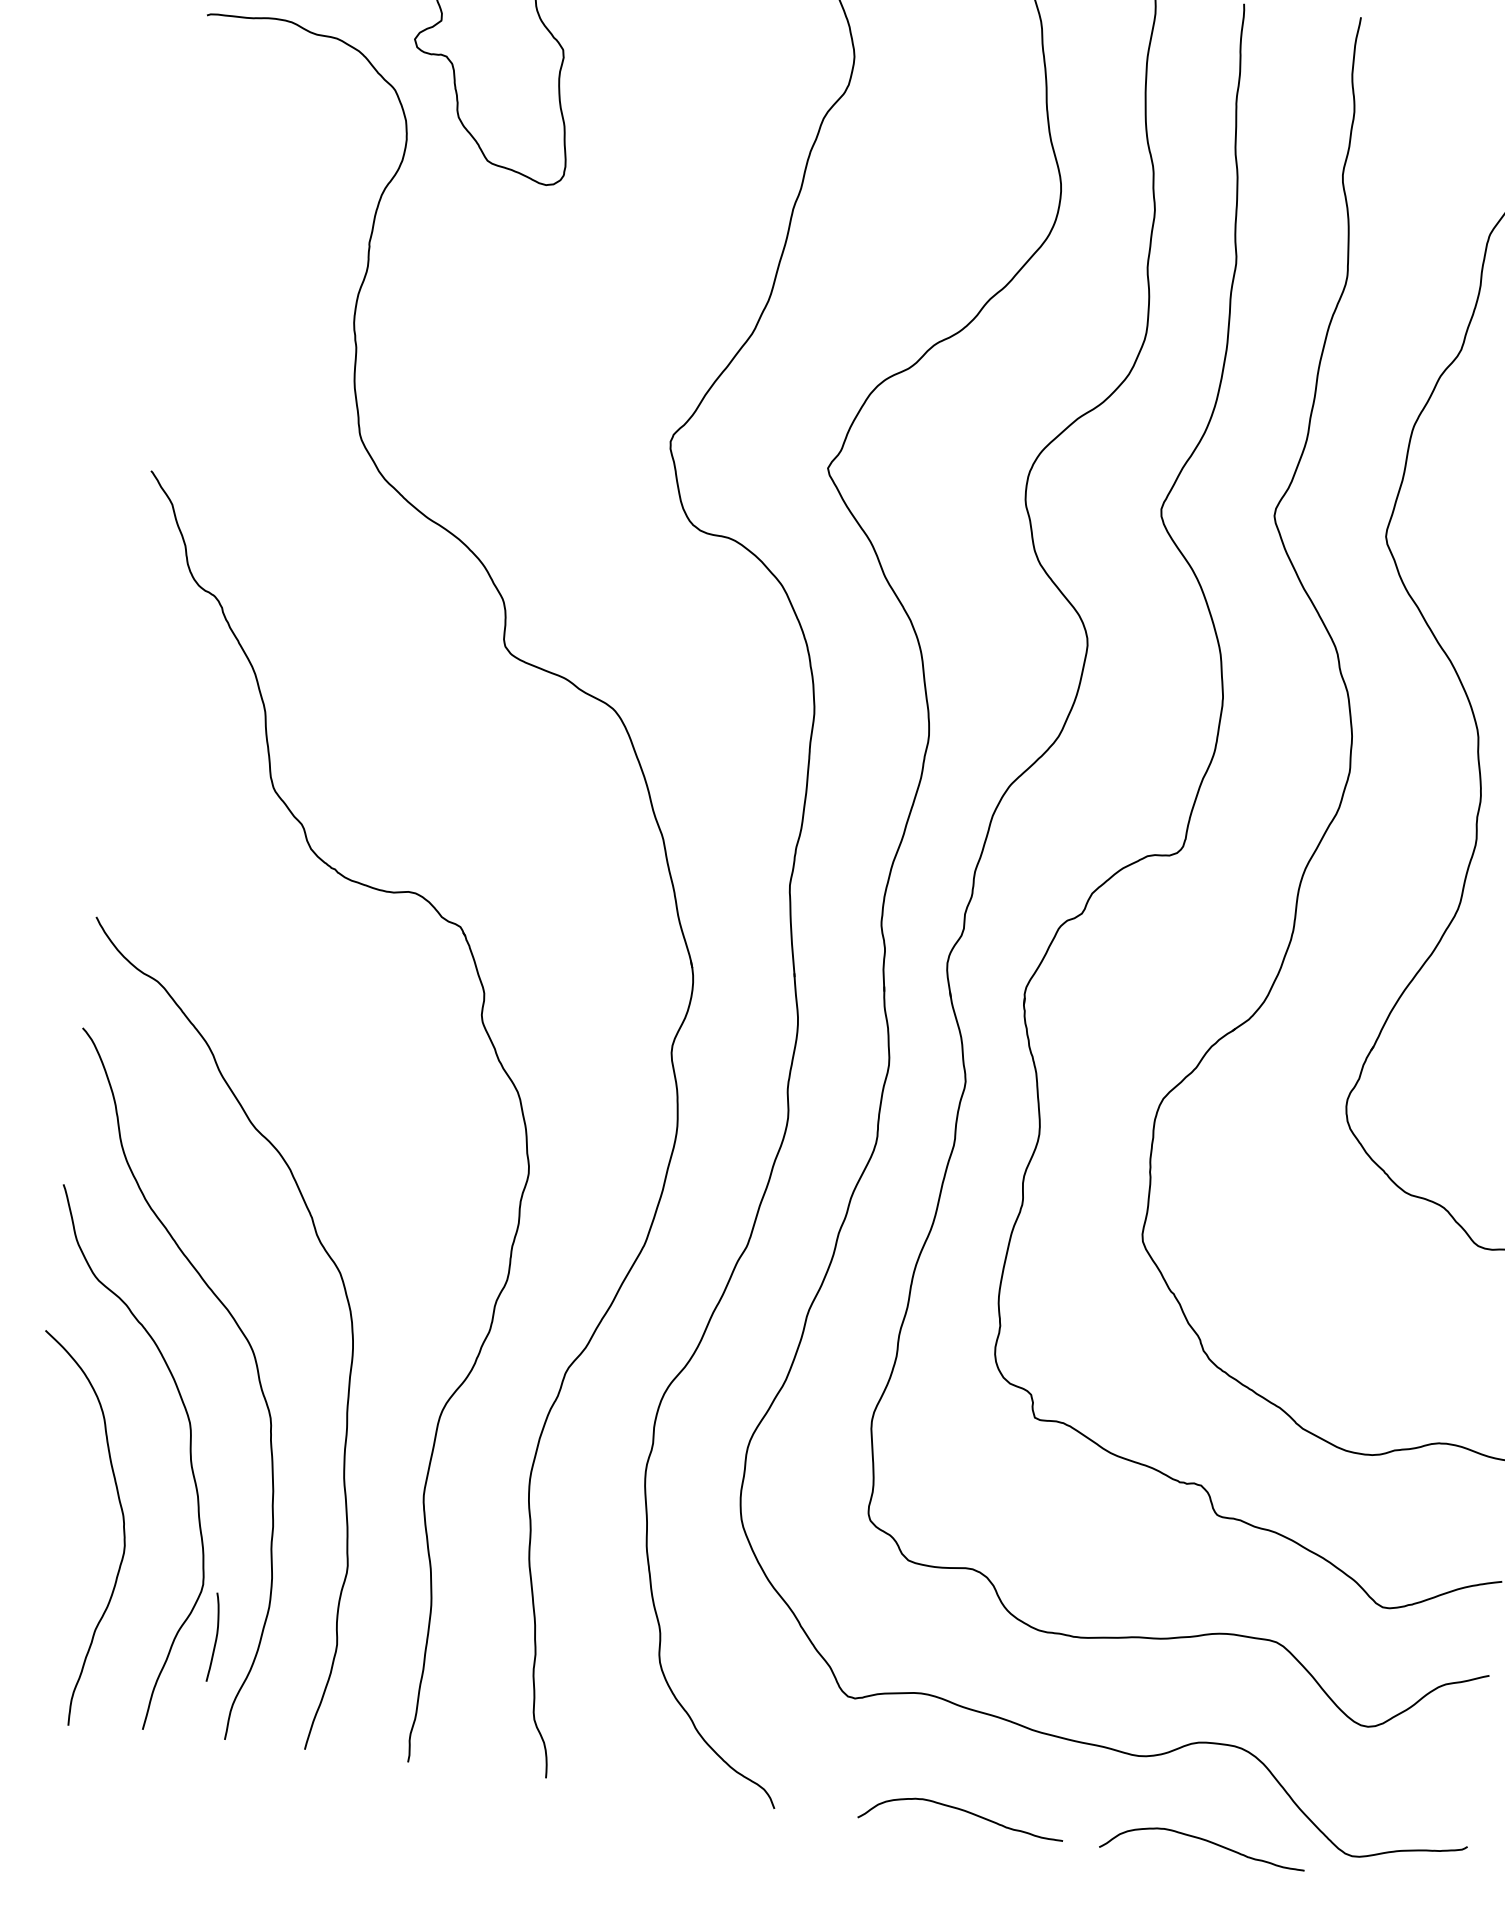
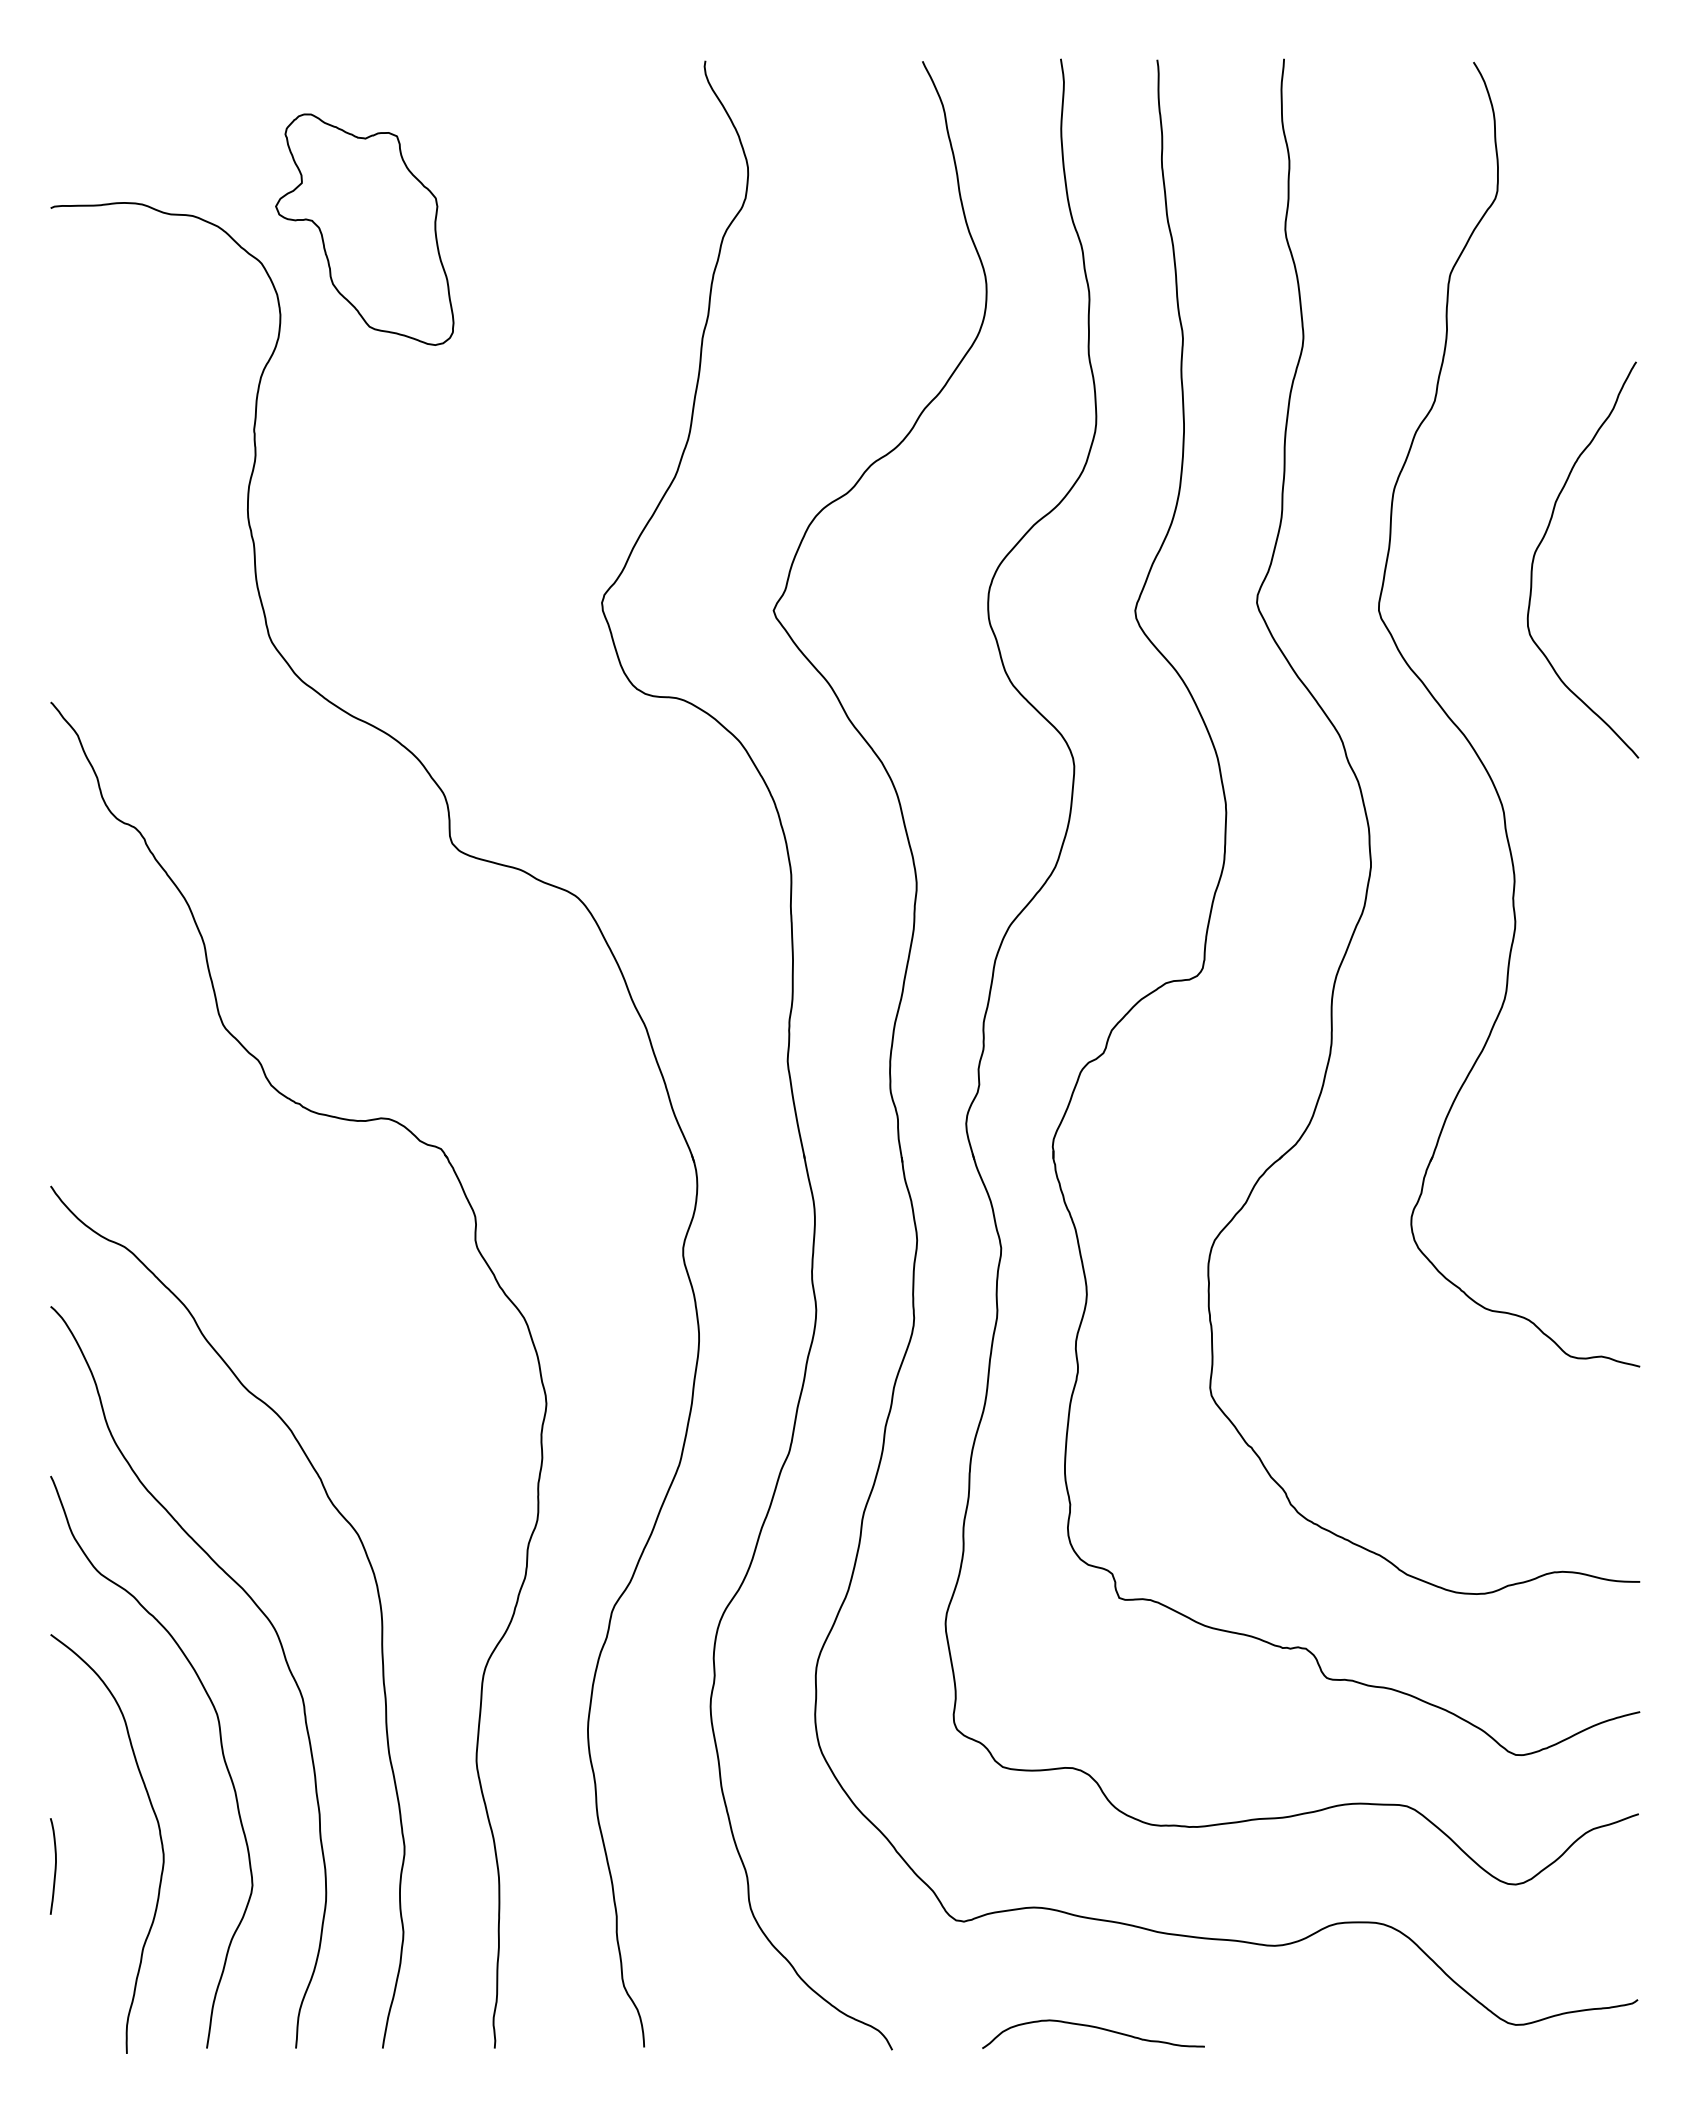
curve: (215, 1637) -> (54, 1866), moved
curve: (1205, 1841) -> (1357, 2028), removed

